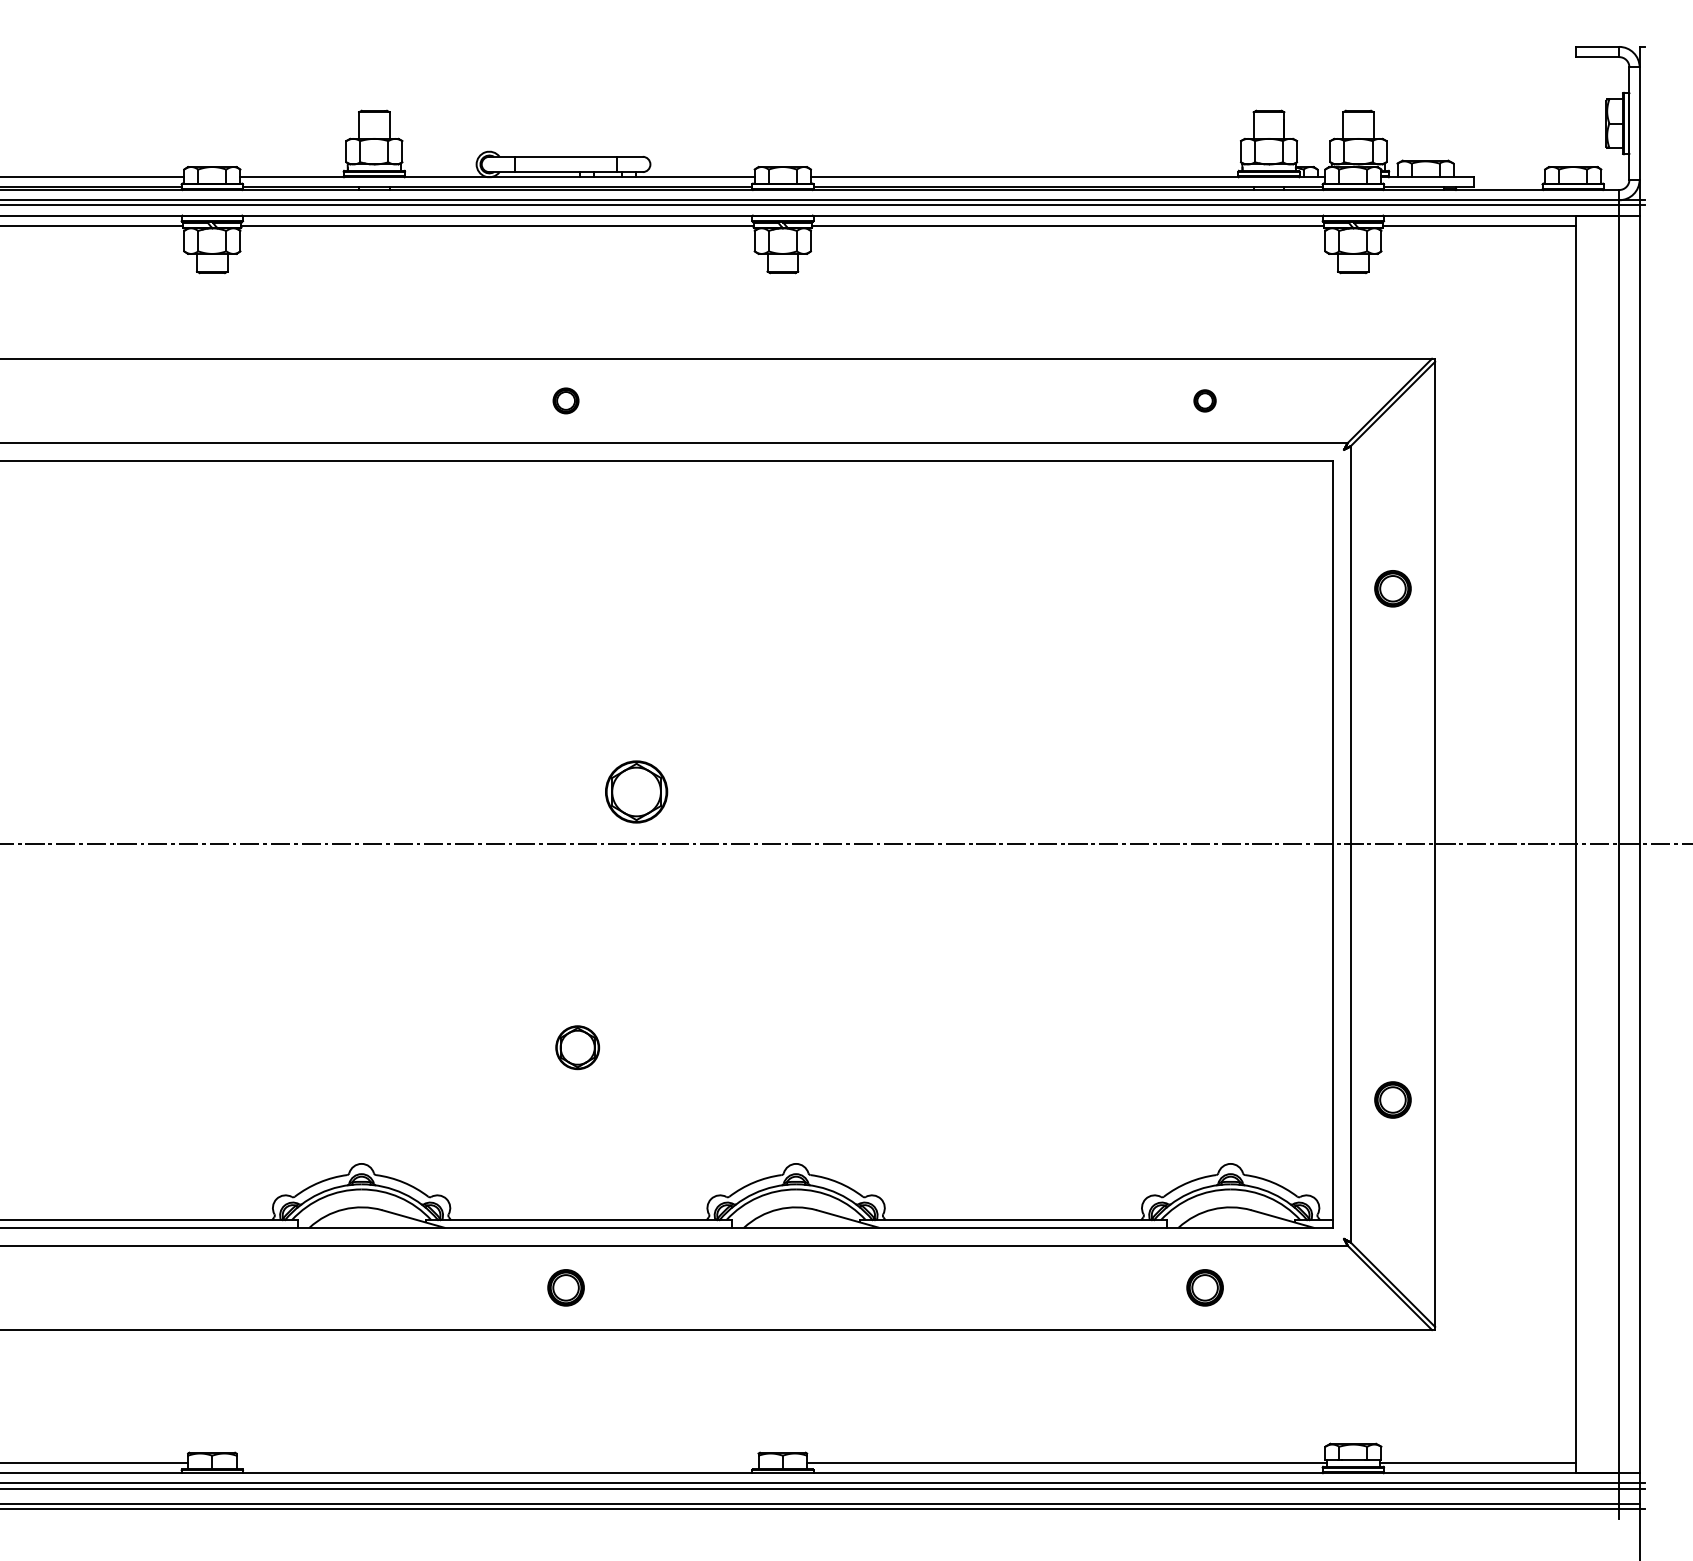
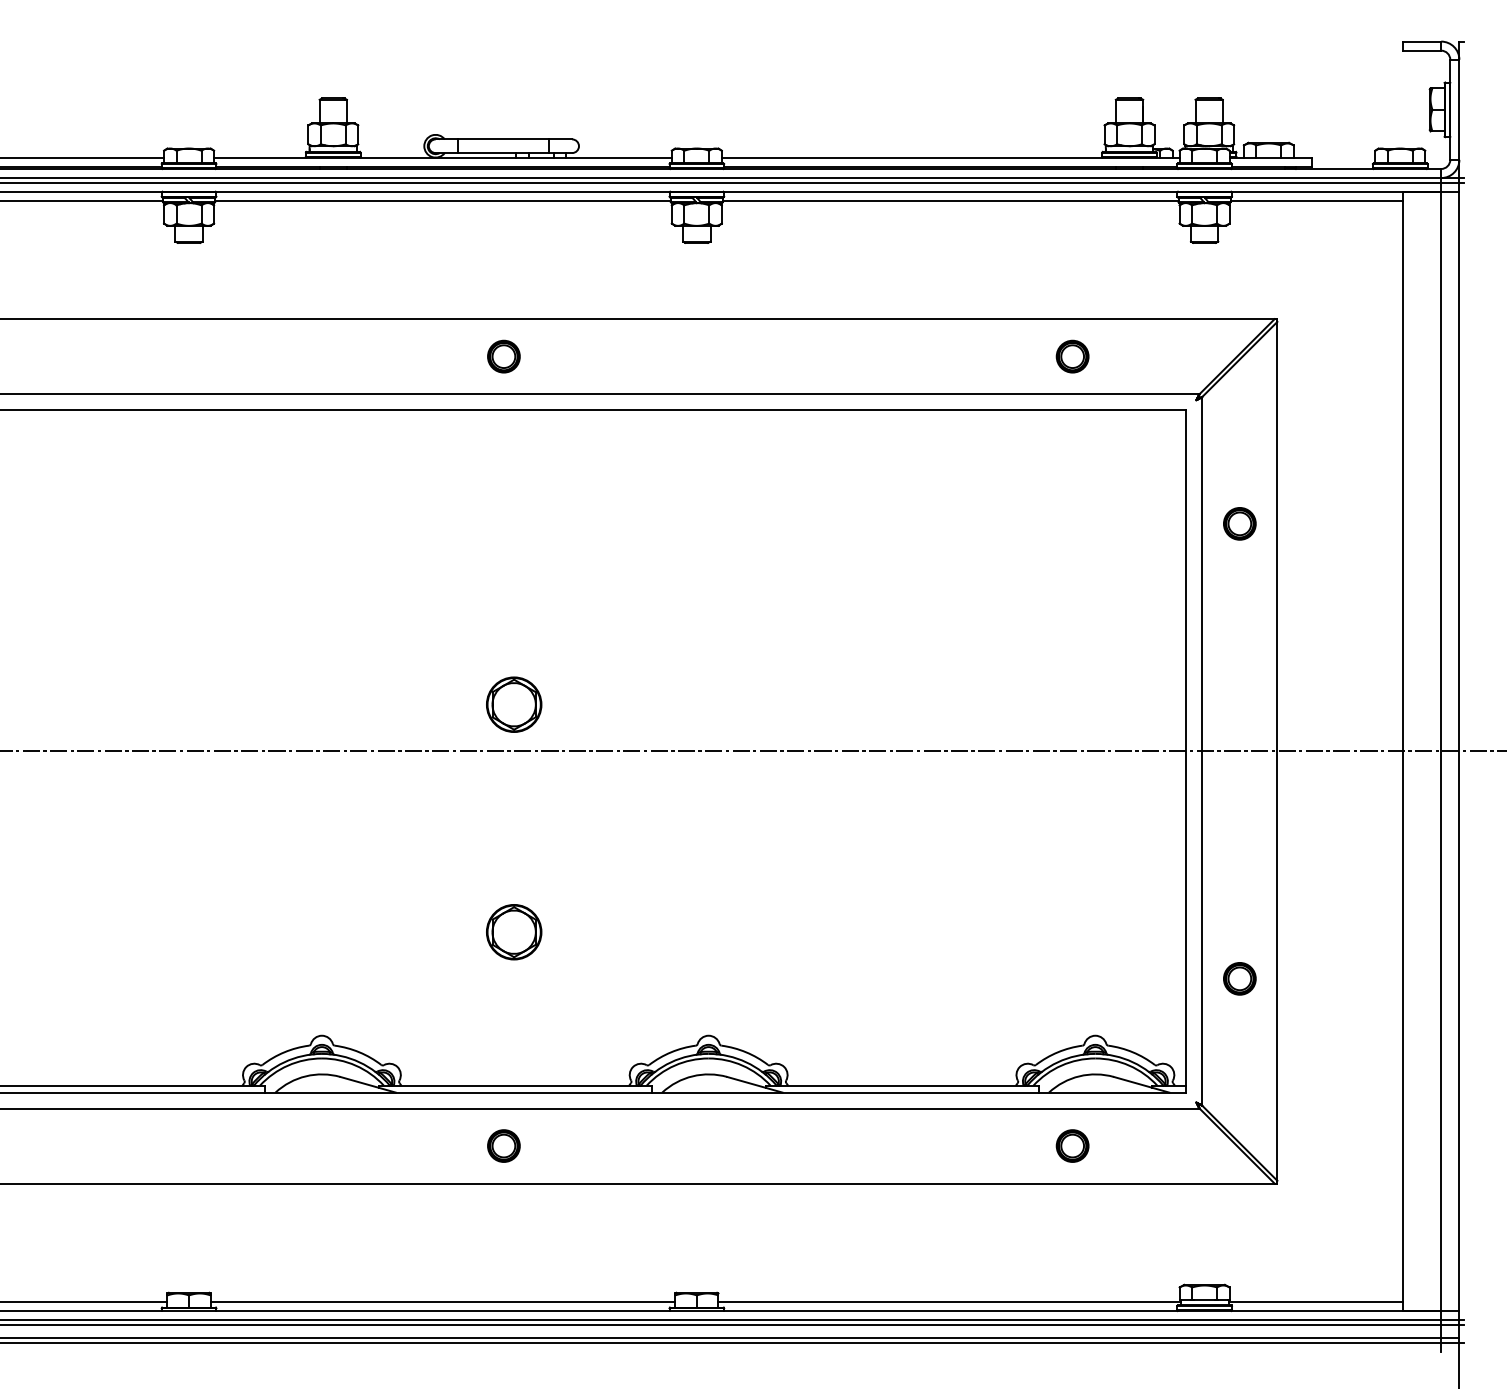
part: (565, 400) -> (503, 356), size x1.43
part: (1204, 400) -> (1072, 356), size x1.67
part: (636, 791) -> (514, 704), moved
part: (577, 1047) -> (514, 932), size x1.43
line: (497, 1462) -> (442, 1301), added

